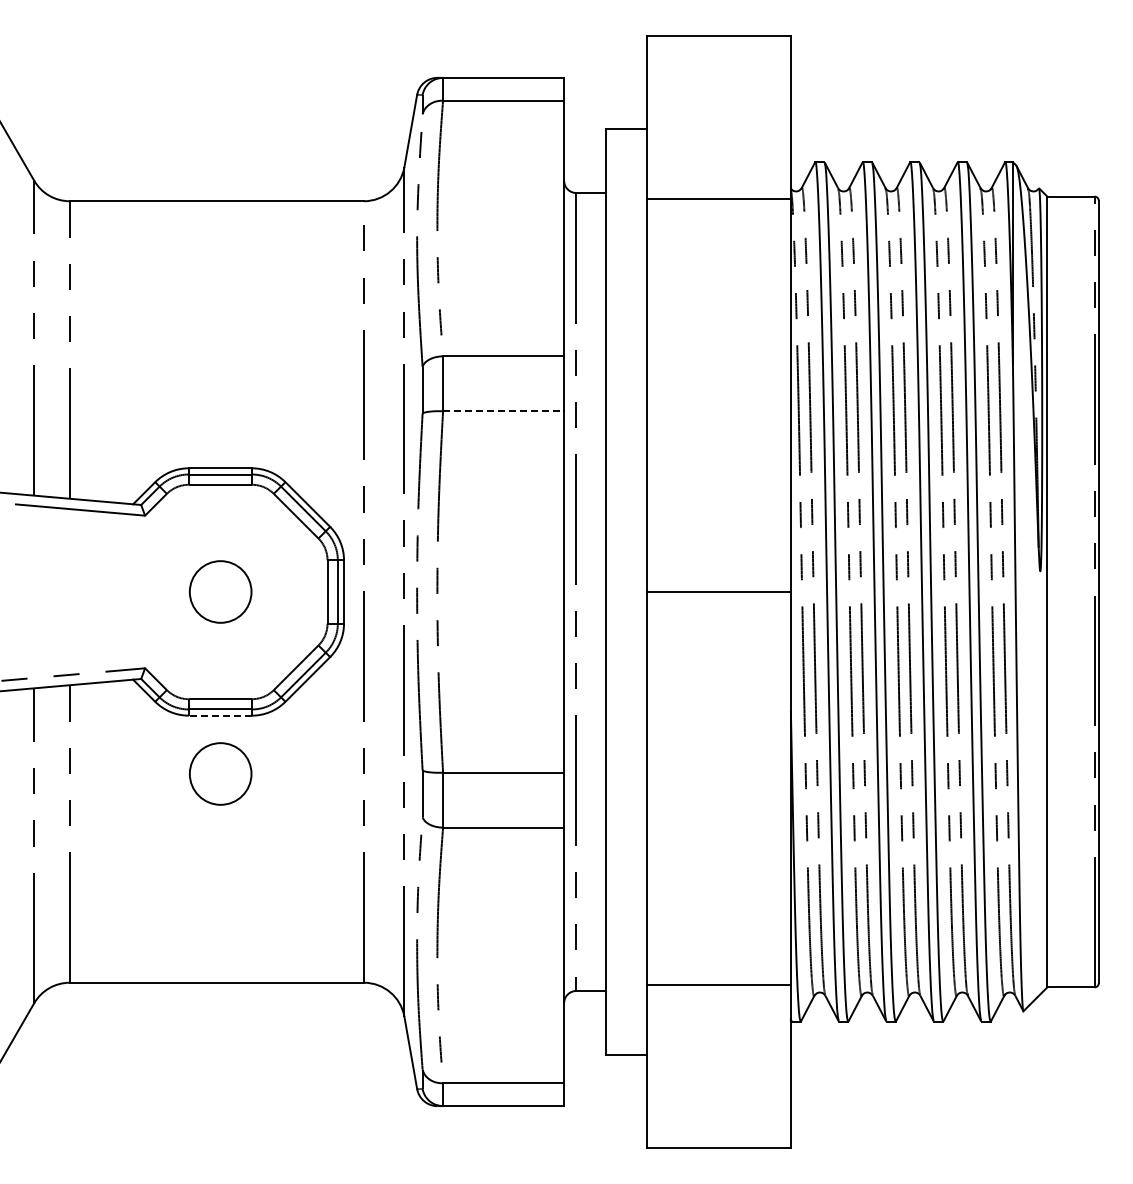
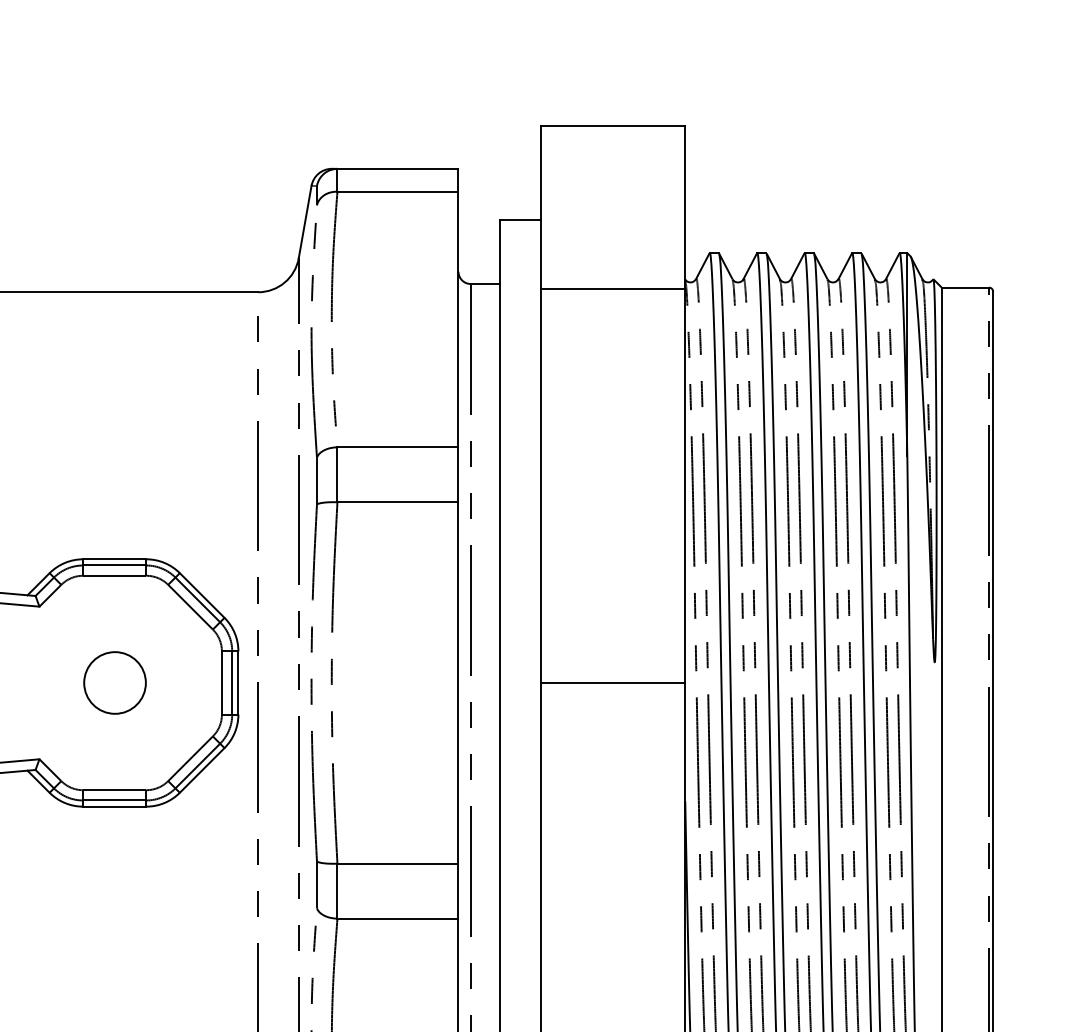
line: (503, 411) -> (397, 502), dashed -> solid
line: (220, 715) -> (114, 806), dashed -> solid
circle: (220, 773) -> (114, 864), removed

